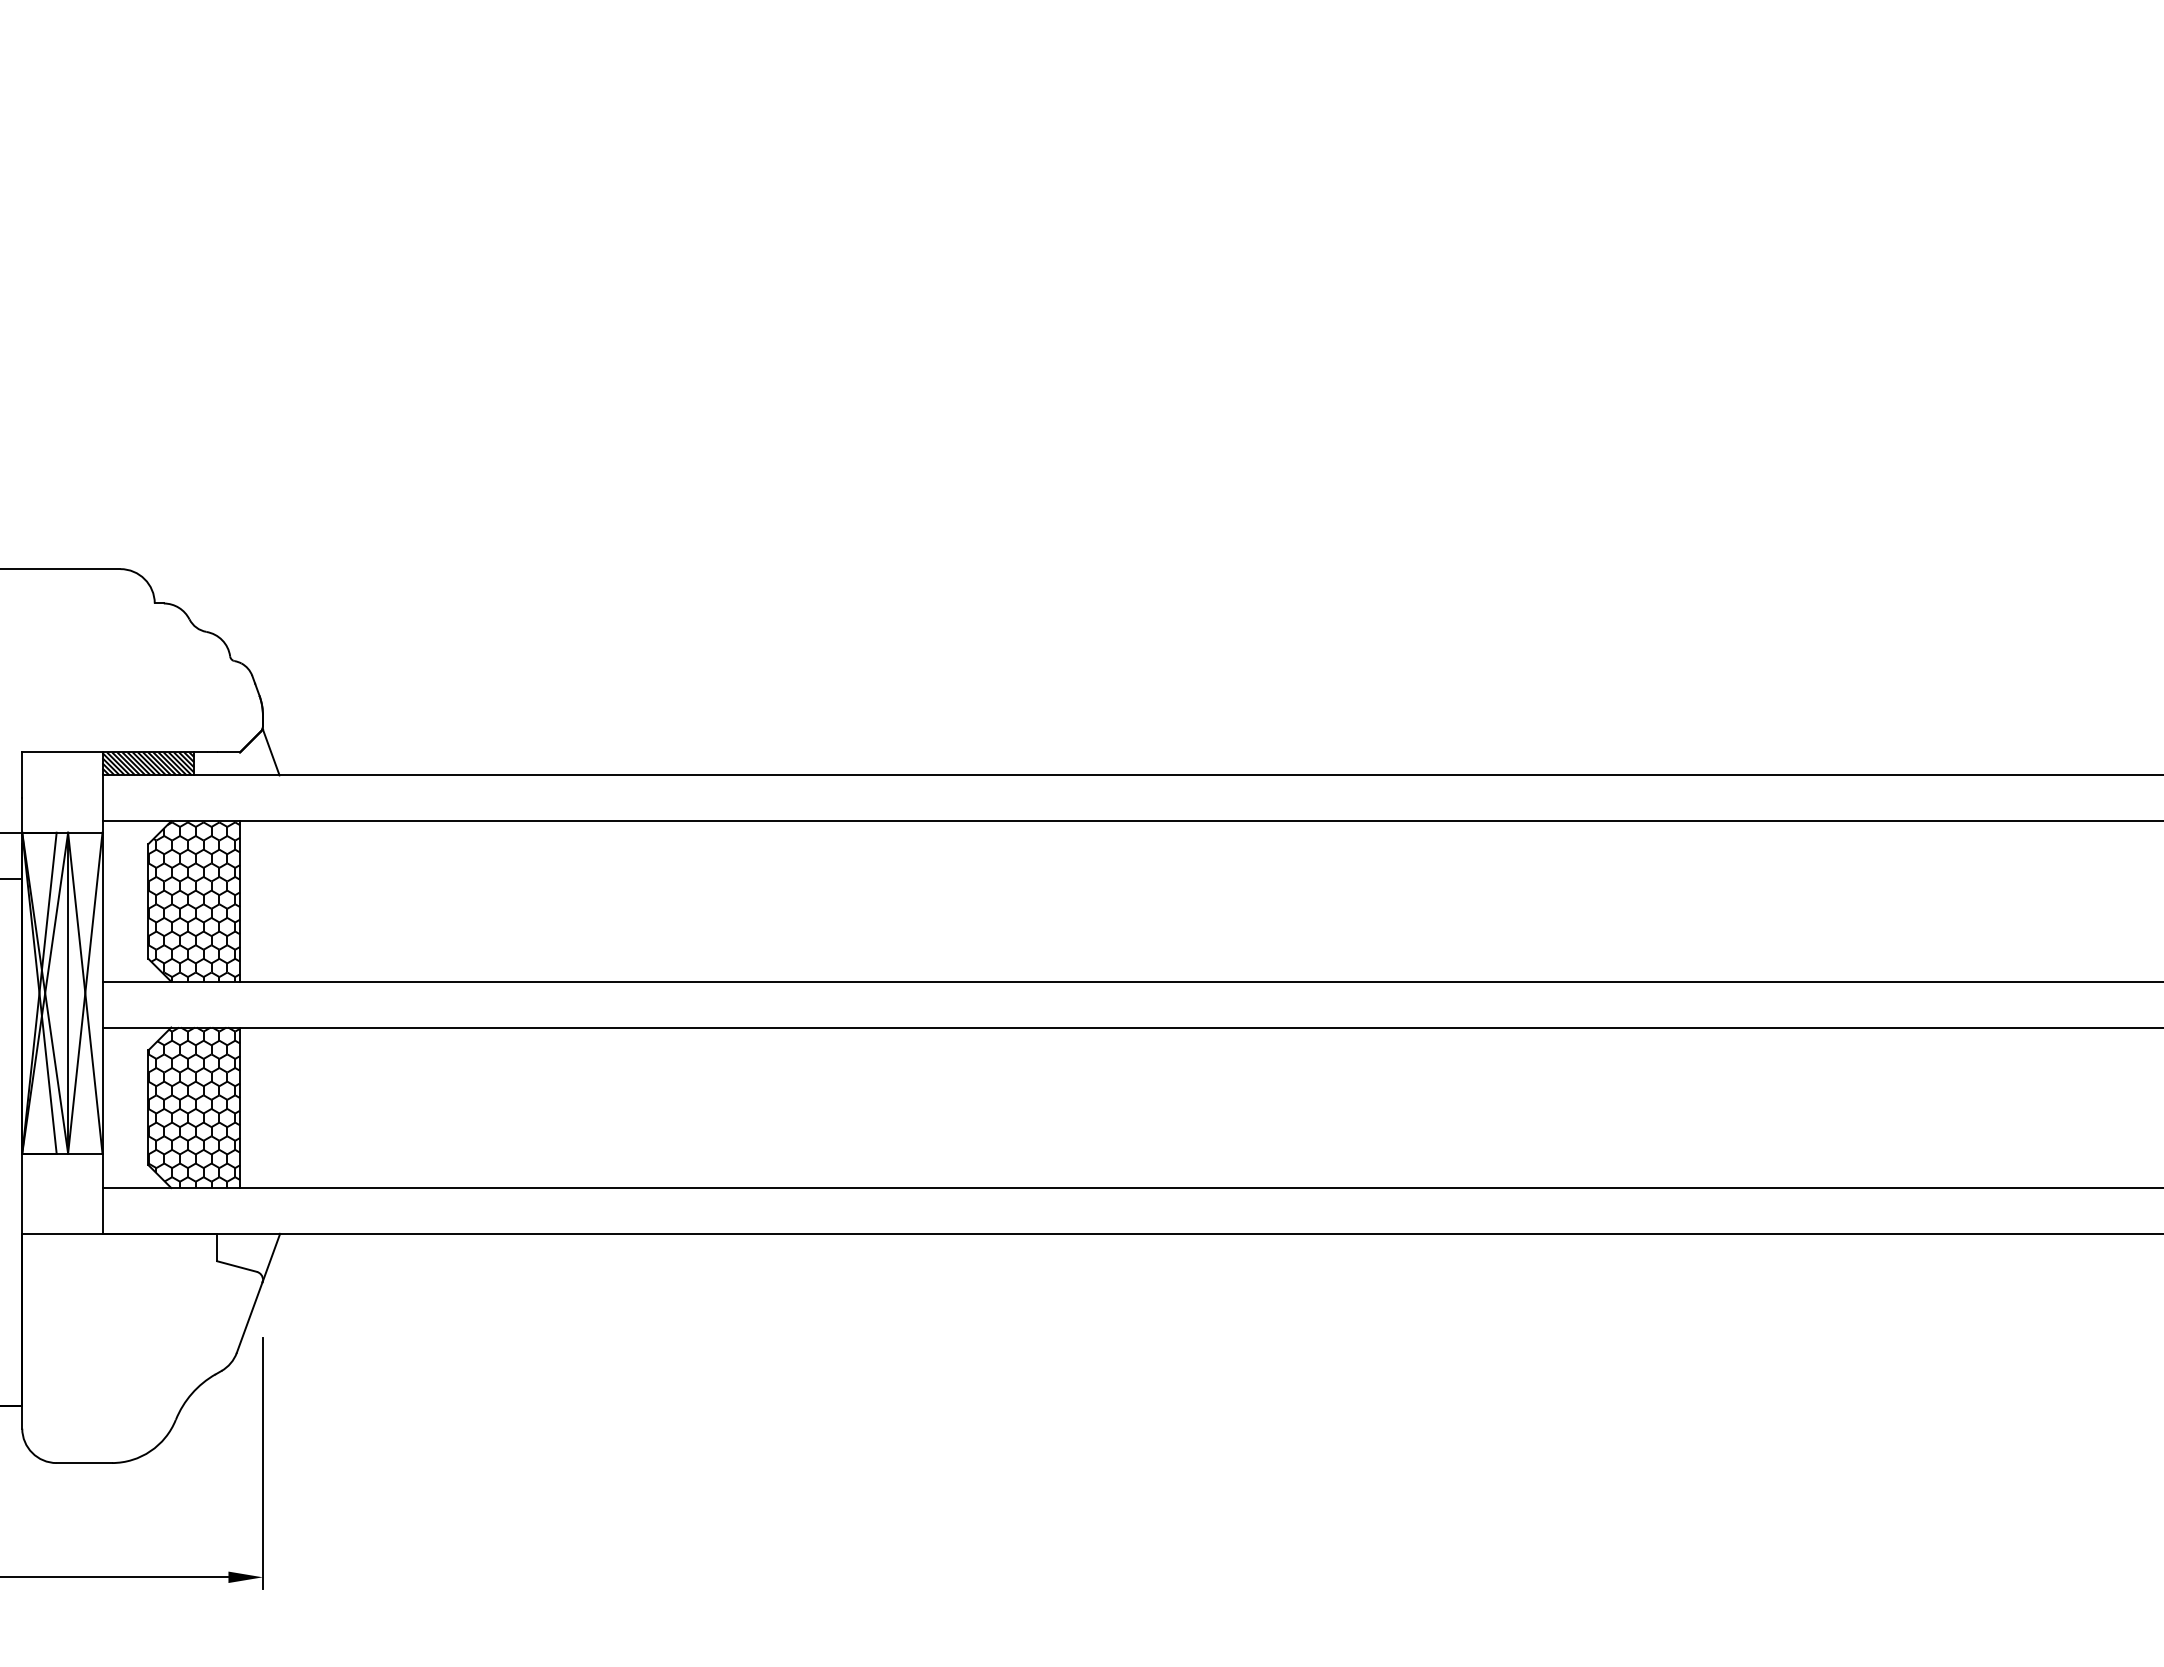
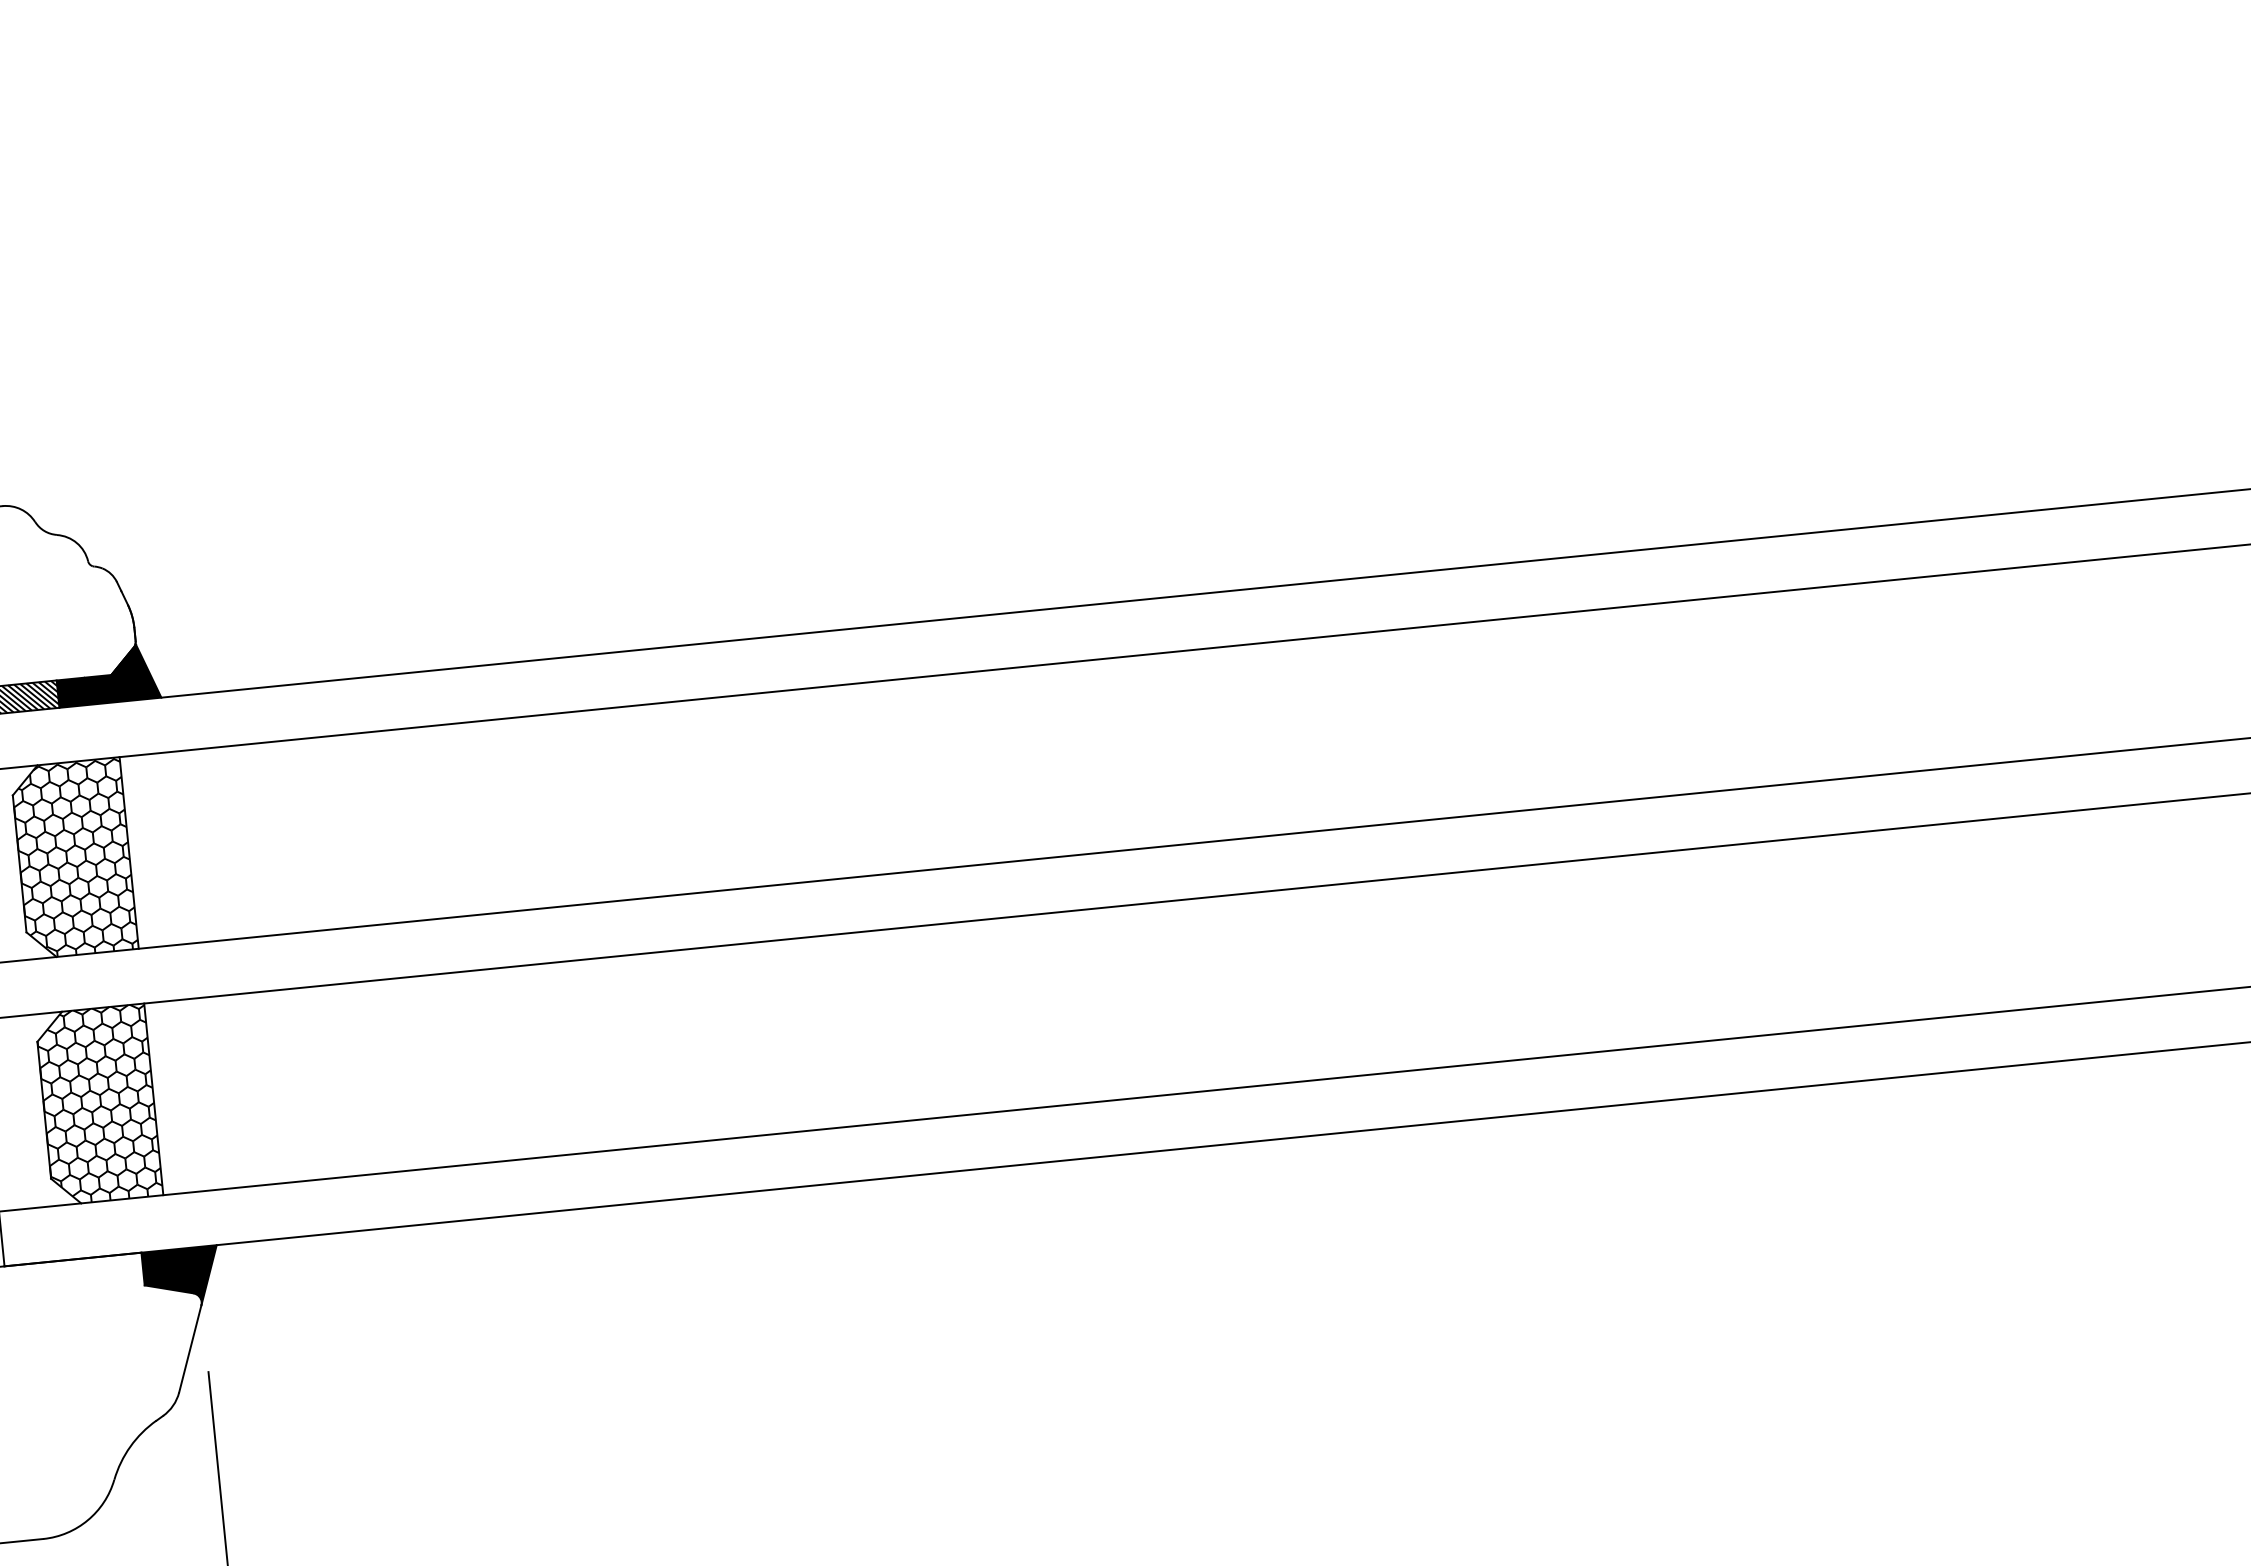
fill: (236, 752) -> (107, 675), added
fill: (248, 1257) -> (181, 1277), added

